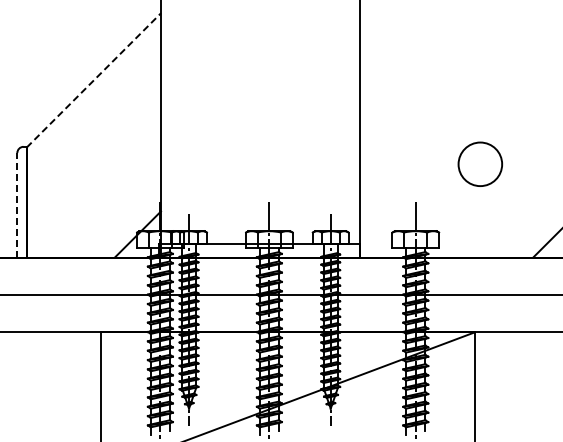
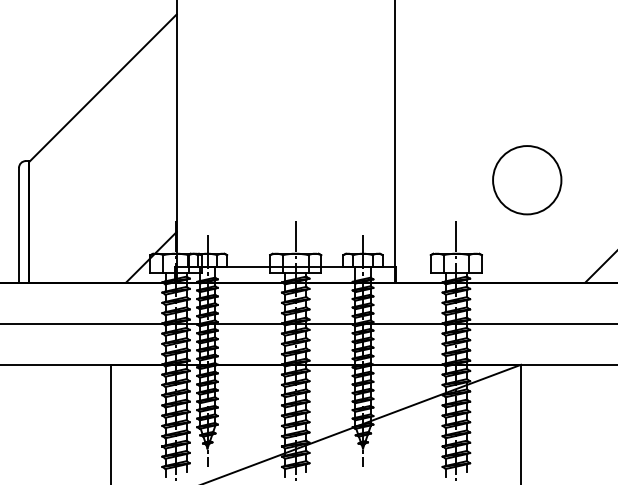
line: (93, 80) -> (102, 88), dashed -> solid
circle: (480, 164) -> (527, 180), size x1.43
line: (17, 204) -> (19, 224), dashed -> solid

